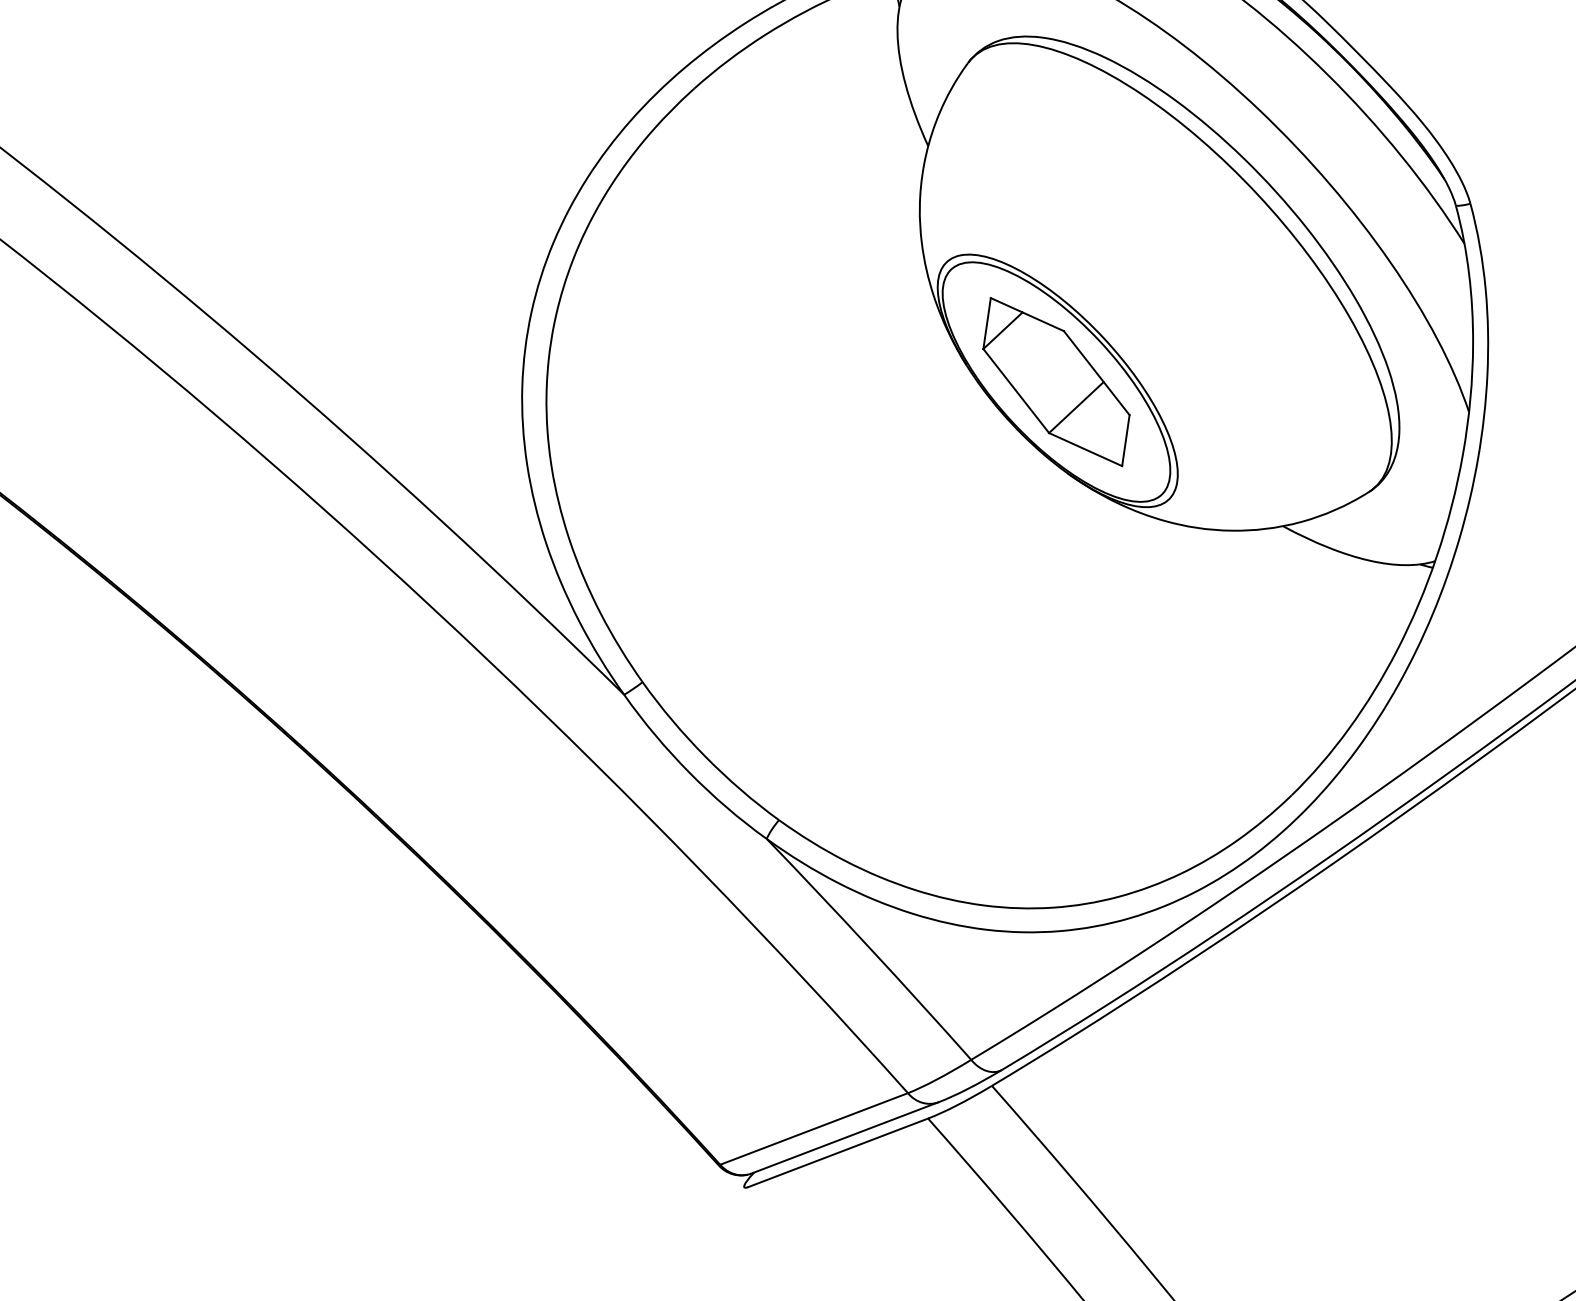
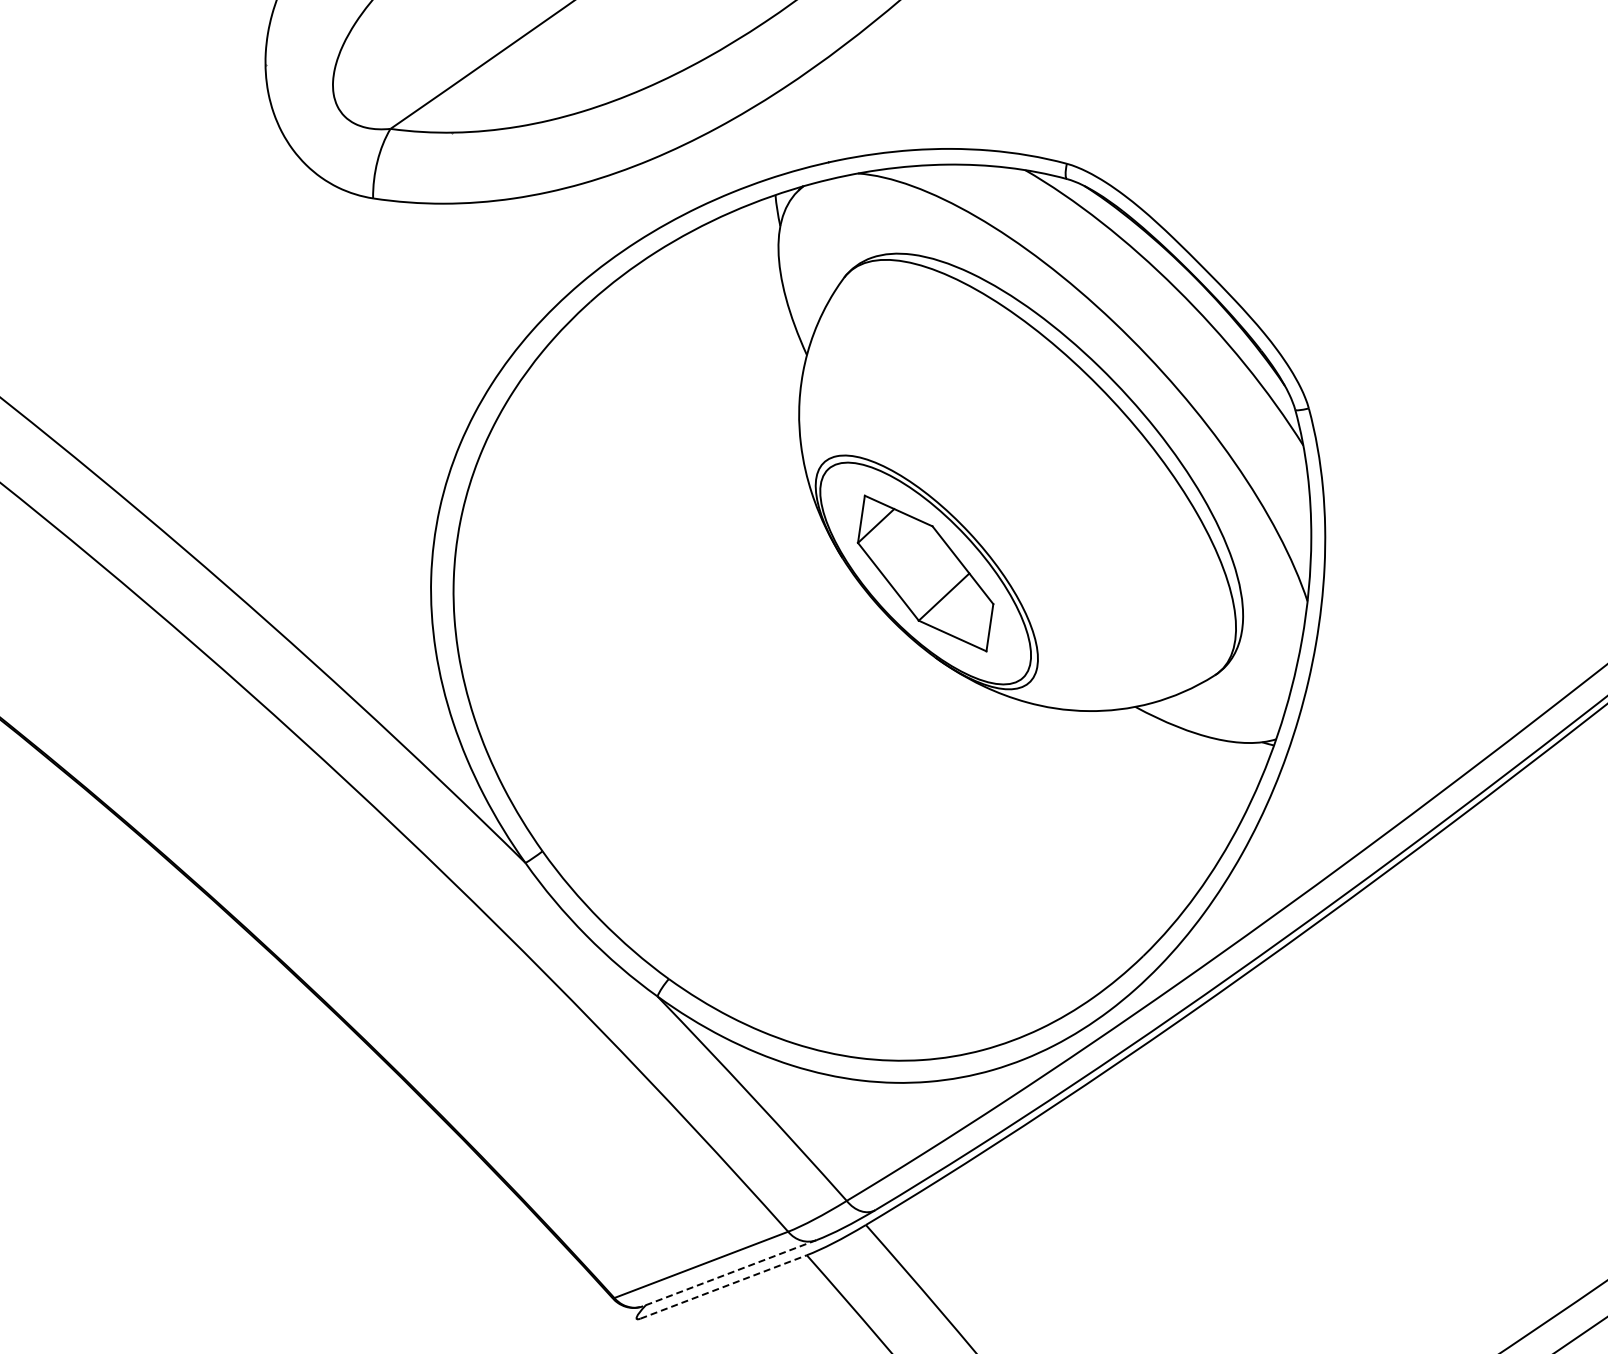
line: (844, 1138) -> (729, 1273), solid -> dashed
line: (839, 1152) -> (724, 1286), solid -> dashed

